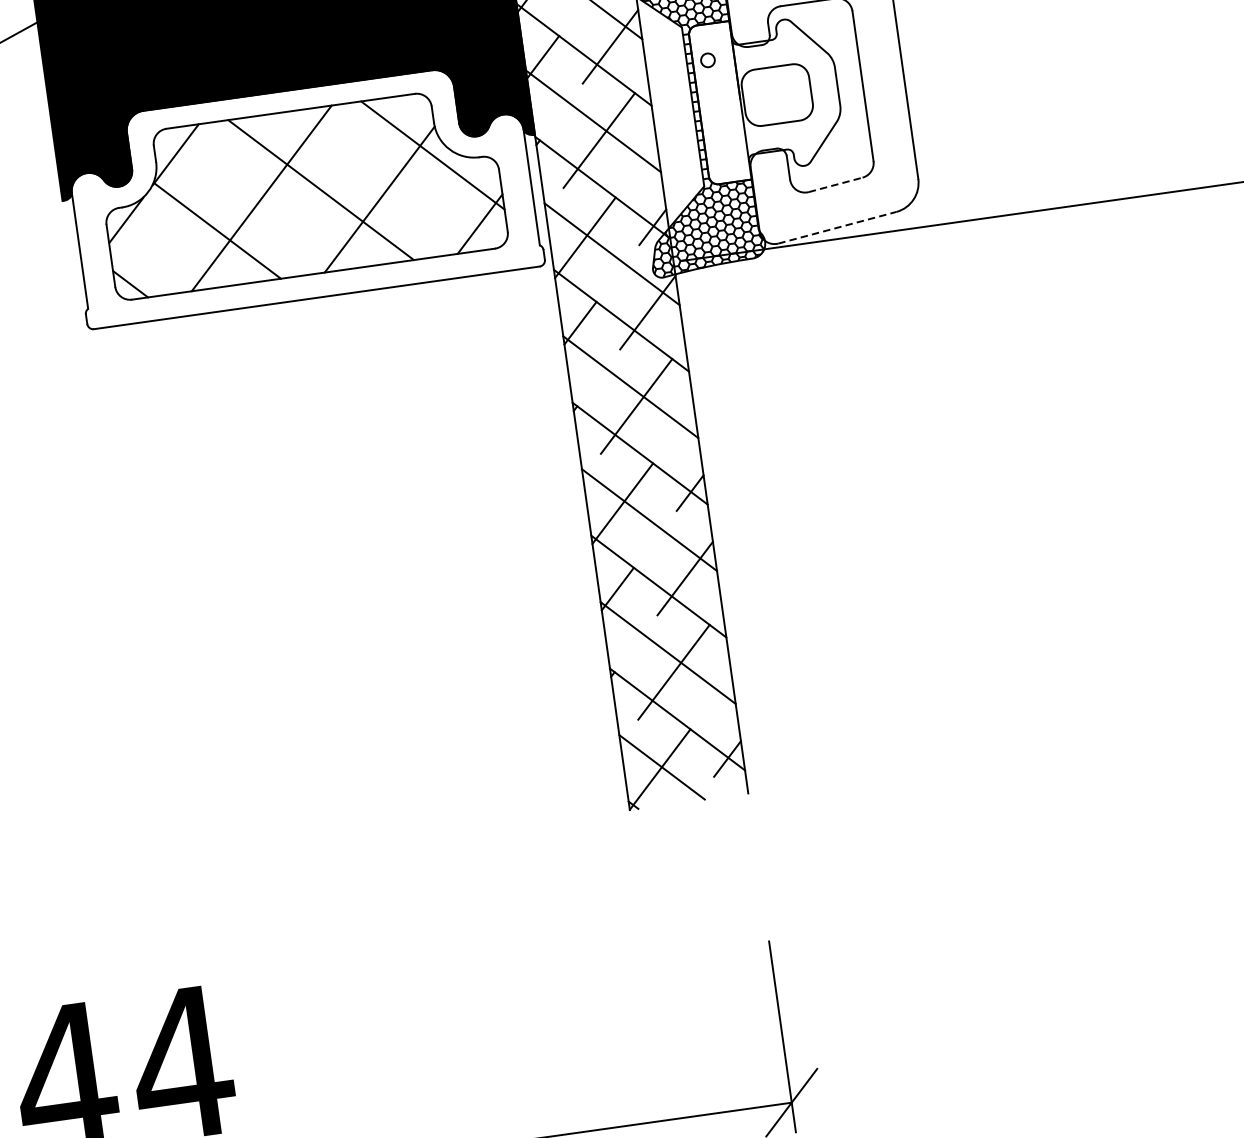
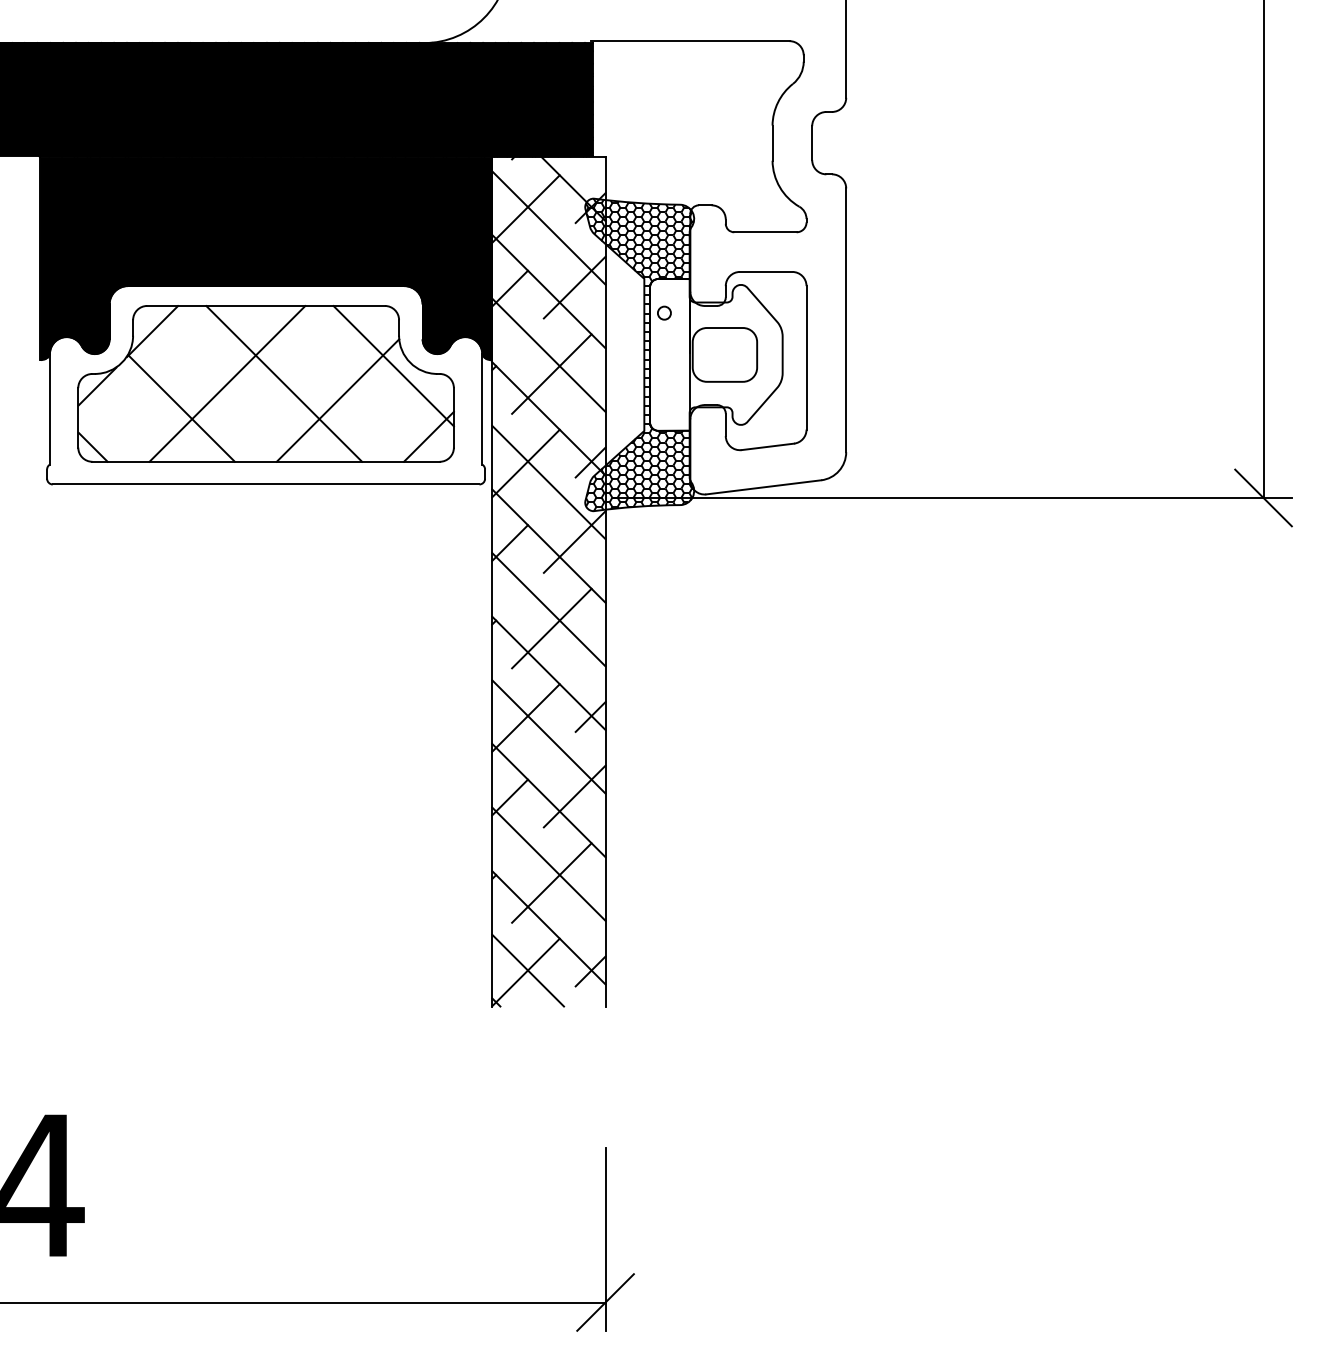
line: (836, 184) -> (768, 446), dashed -> solid
line: (837, 227) -> (763, 487), dashed -> solid

